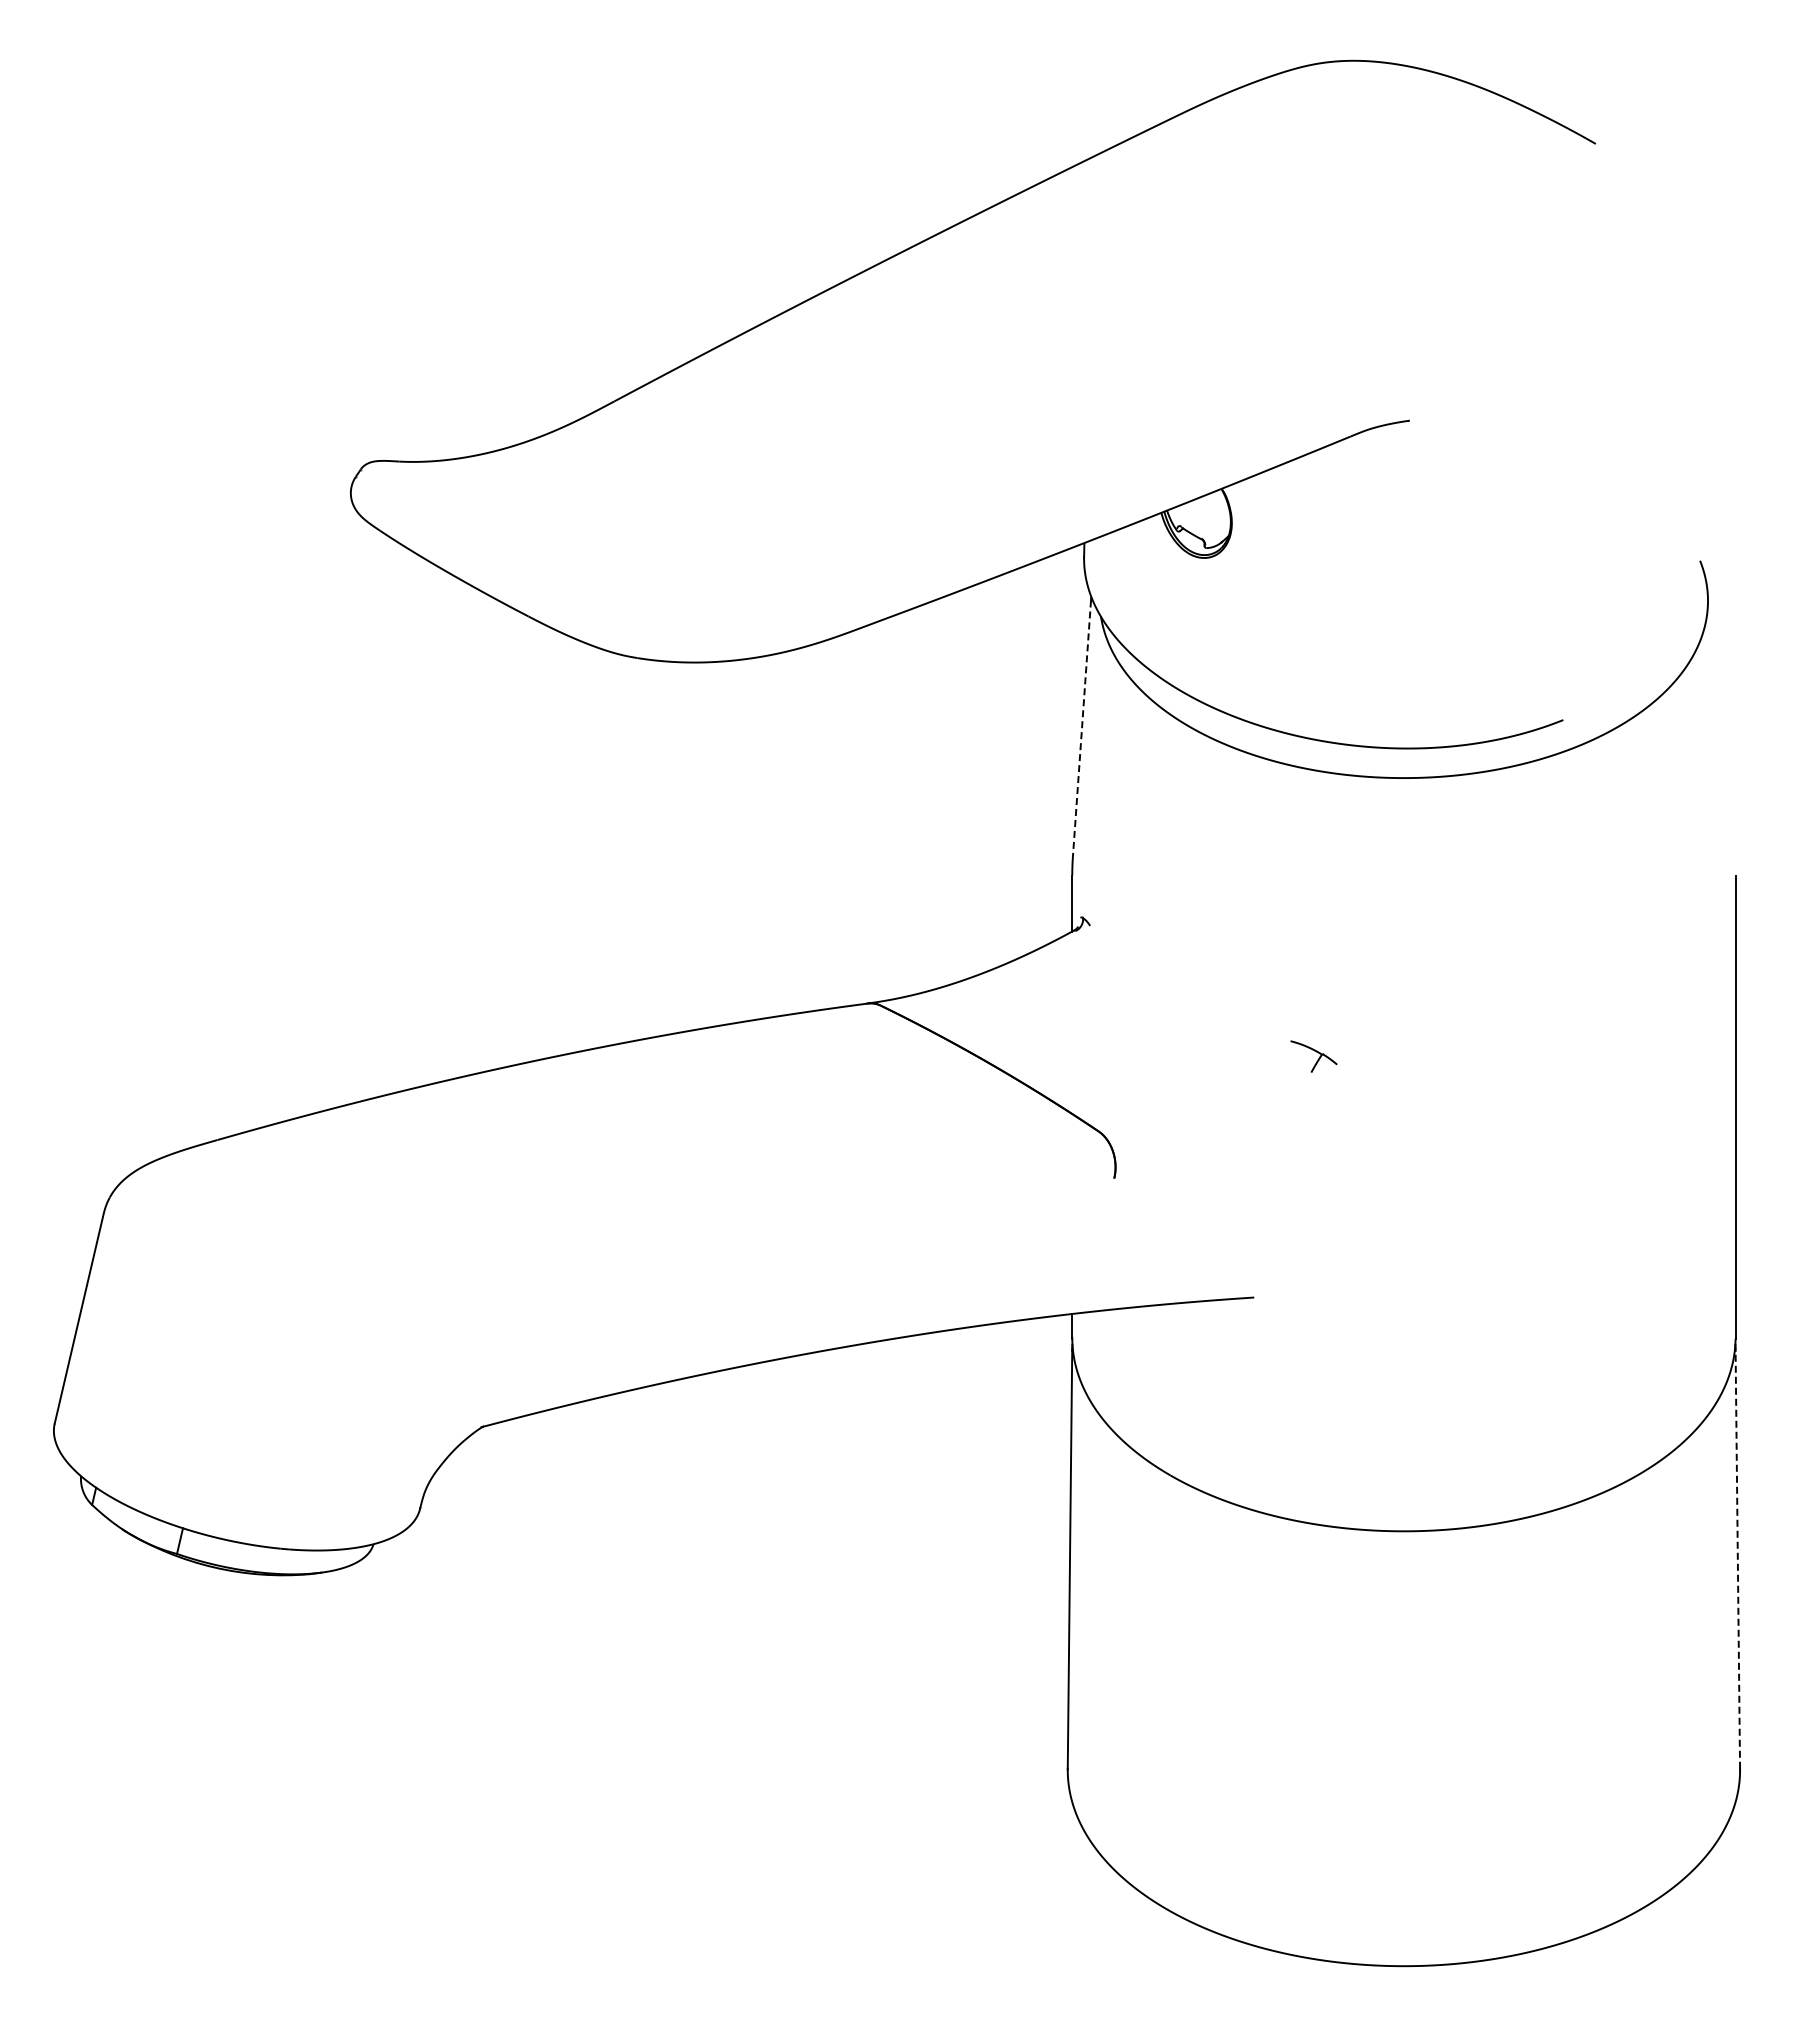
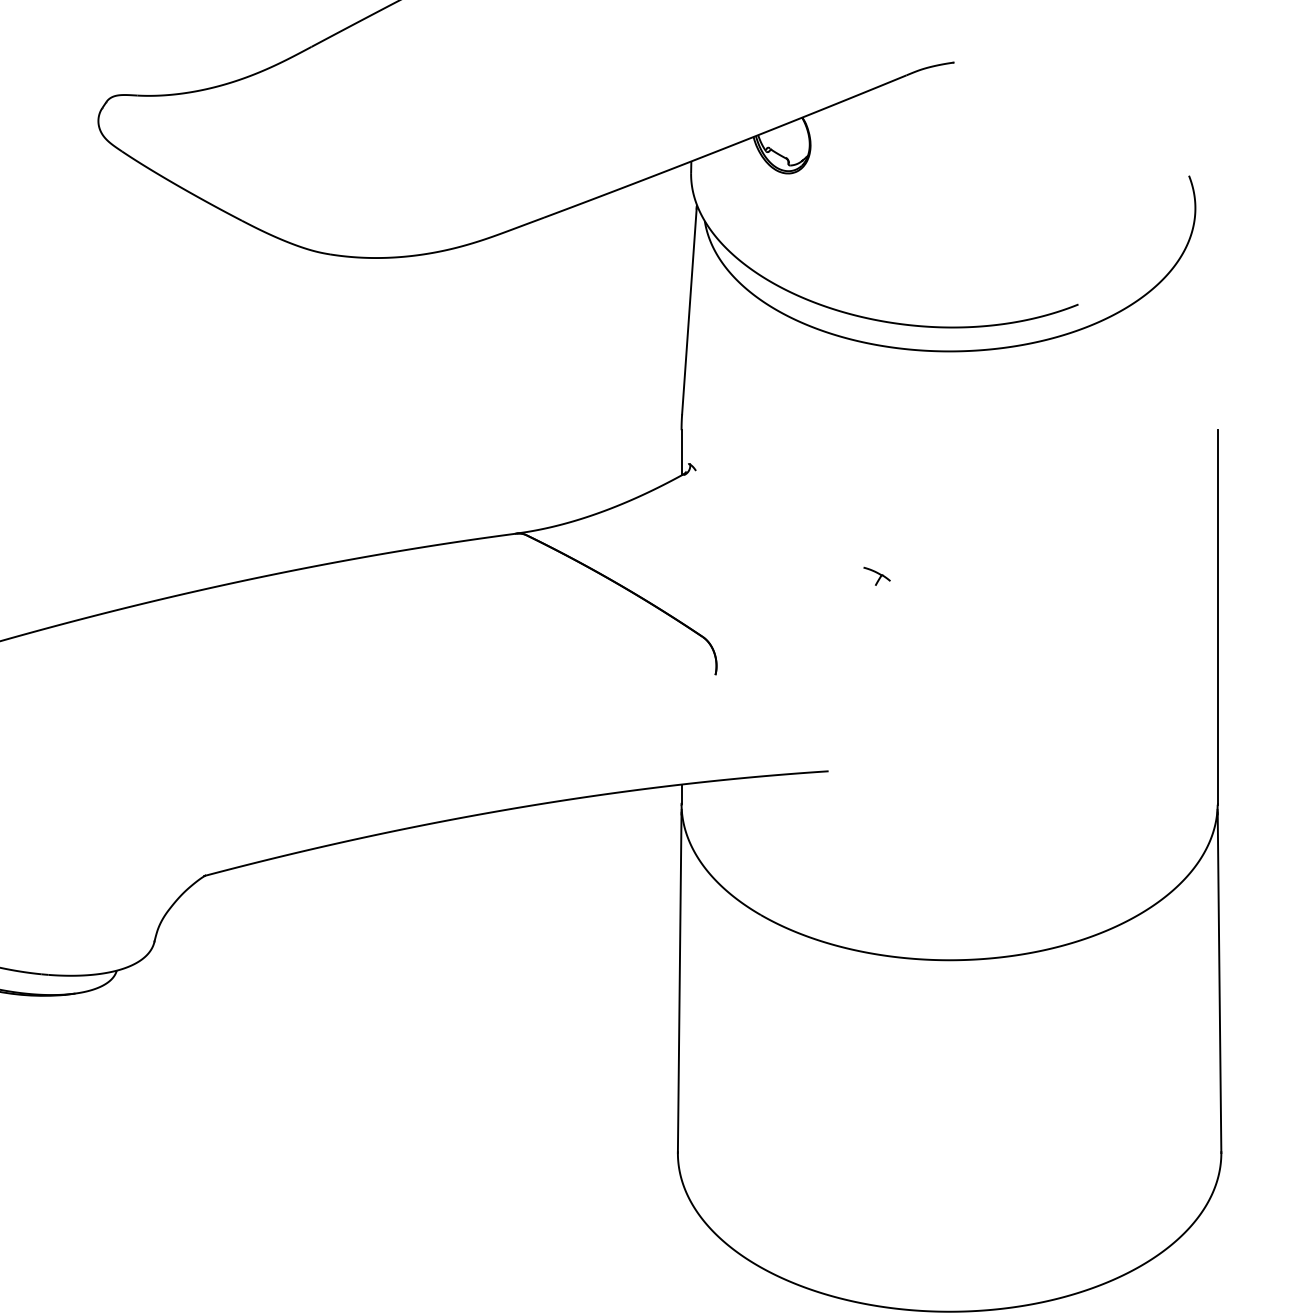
line: (1081, 728) -> (689, 311), dashed -> solid
part: (1314, 1056) -> (877, 576), size x0.71
line: (1737, 1558) -> (1219, 982), dashed -> solid

